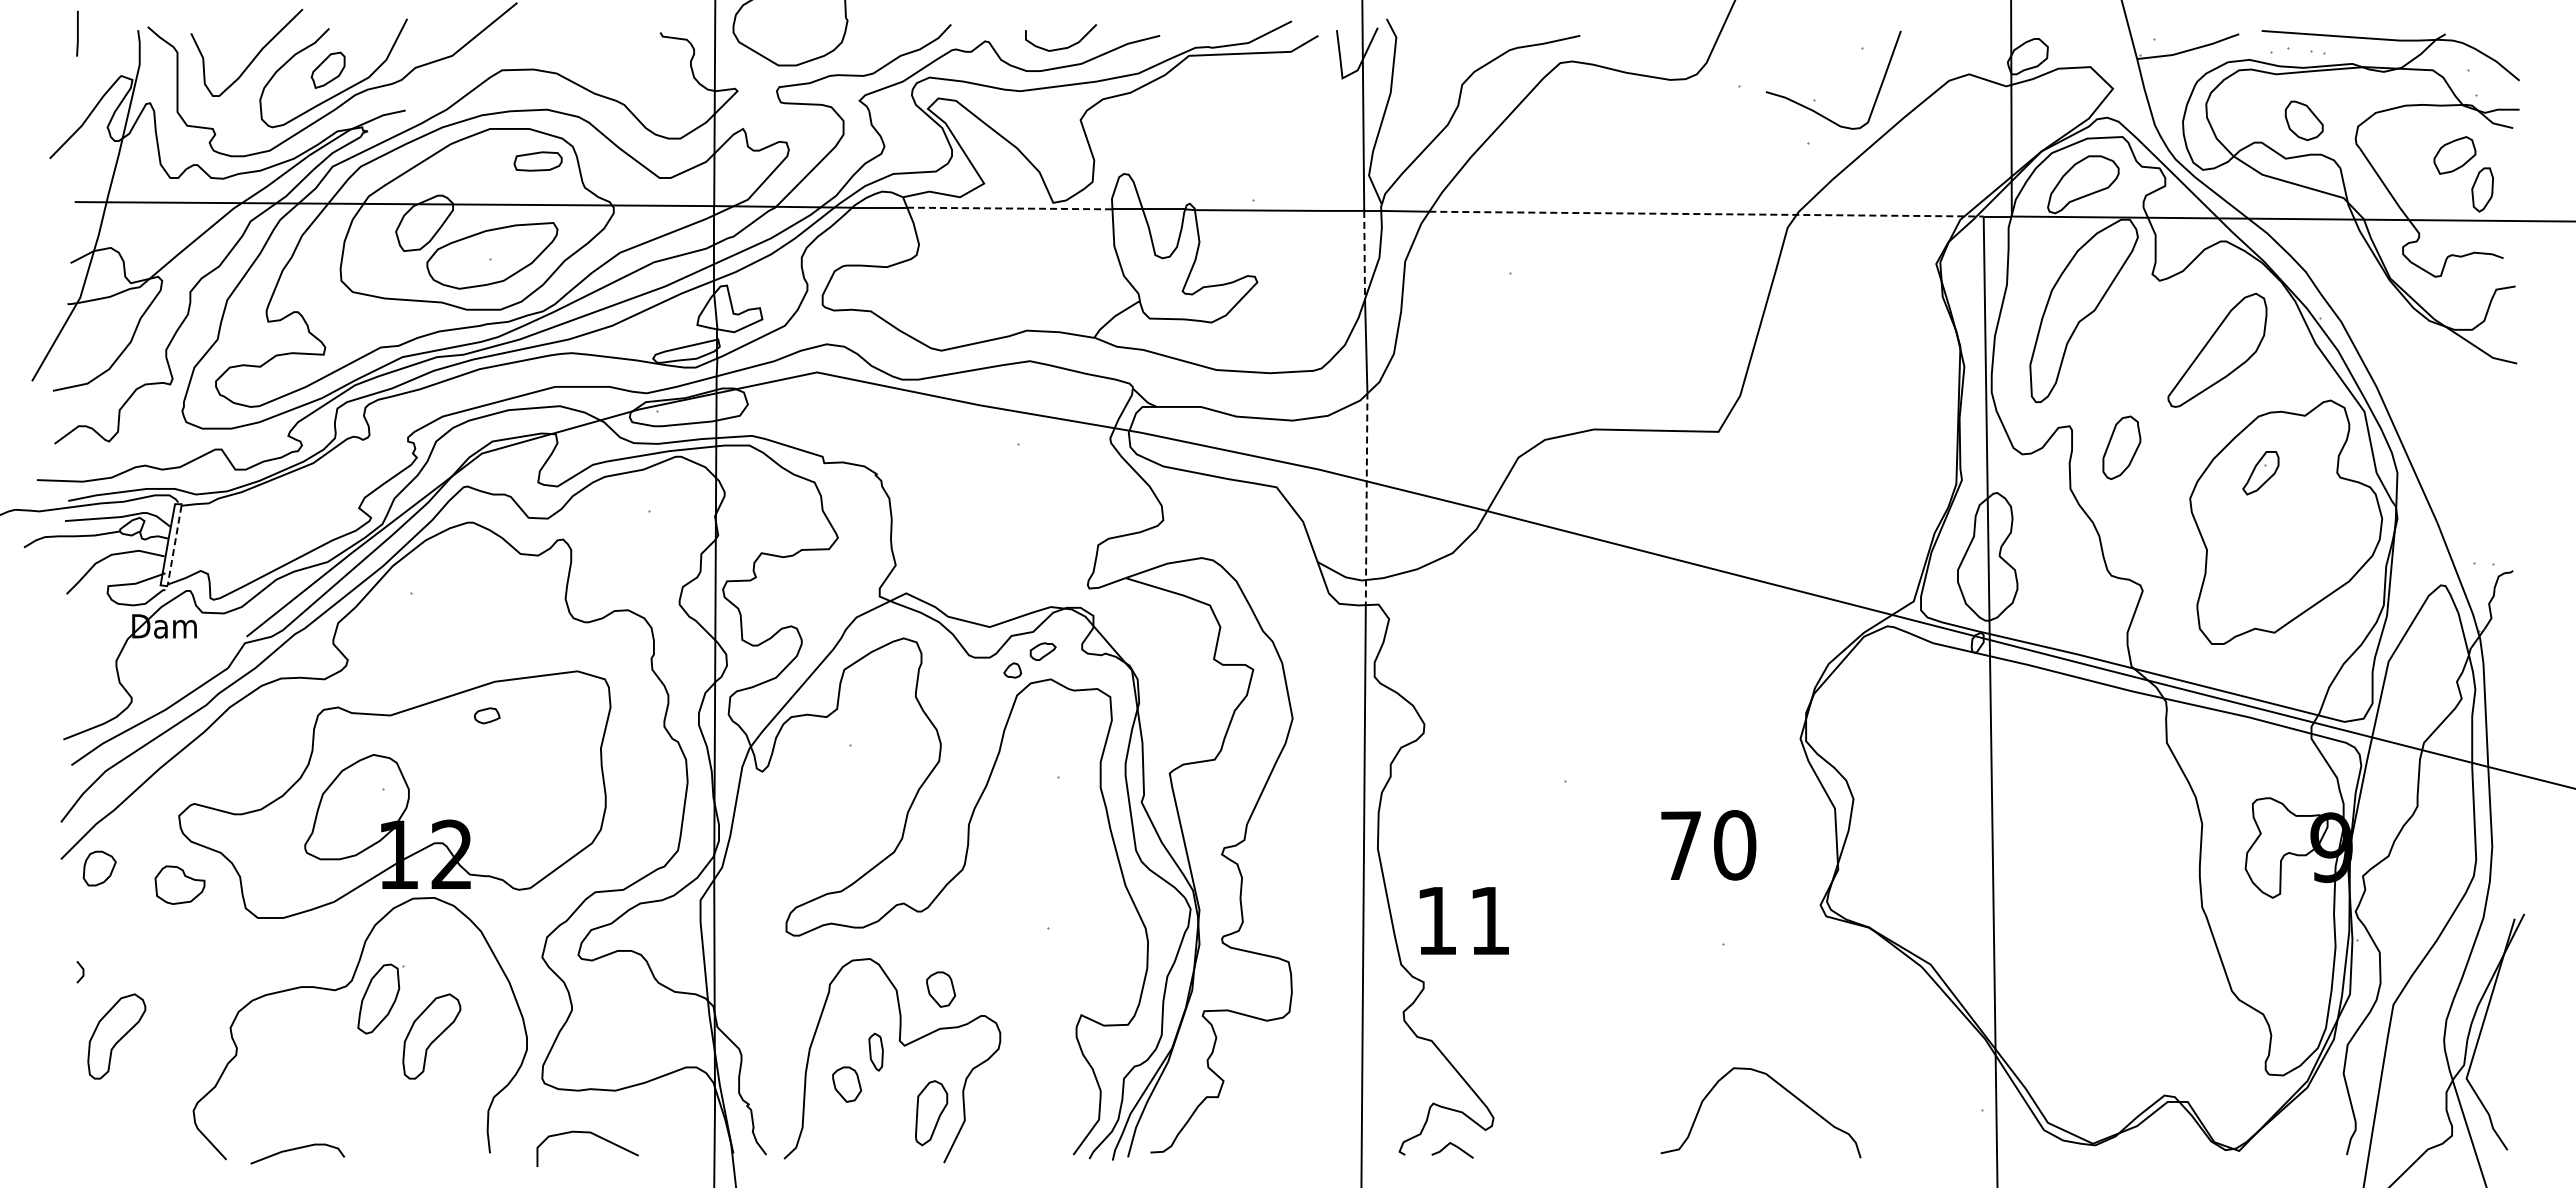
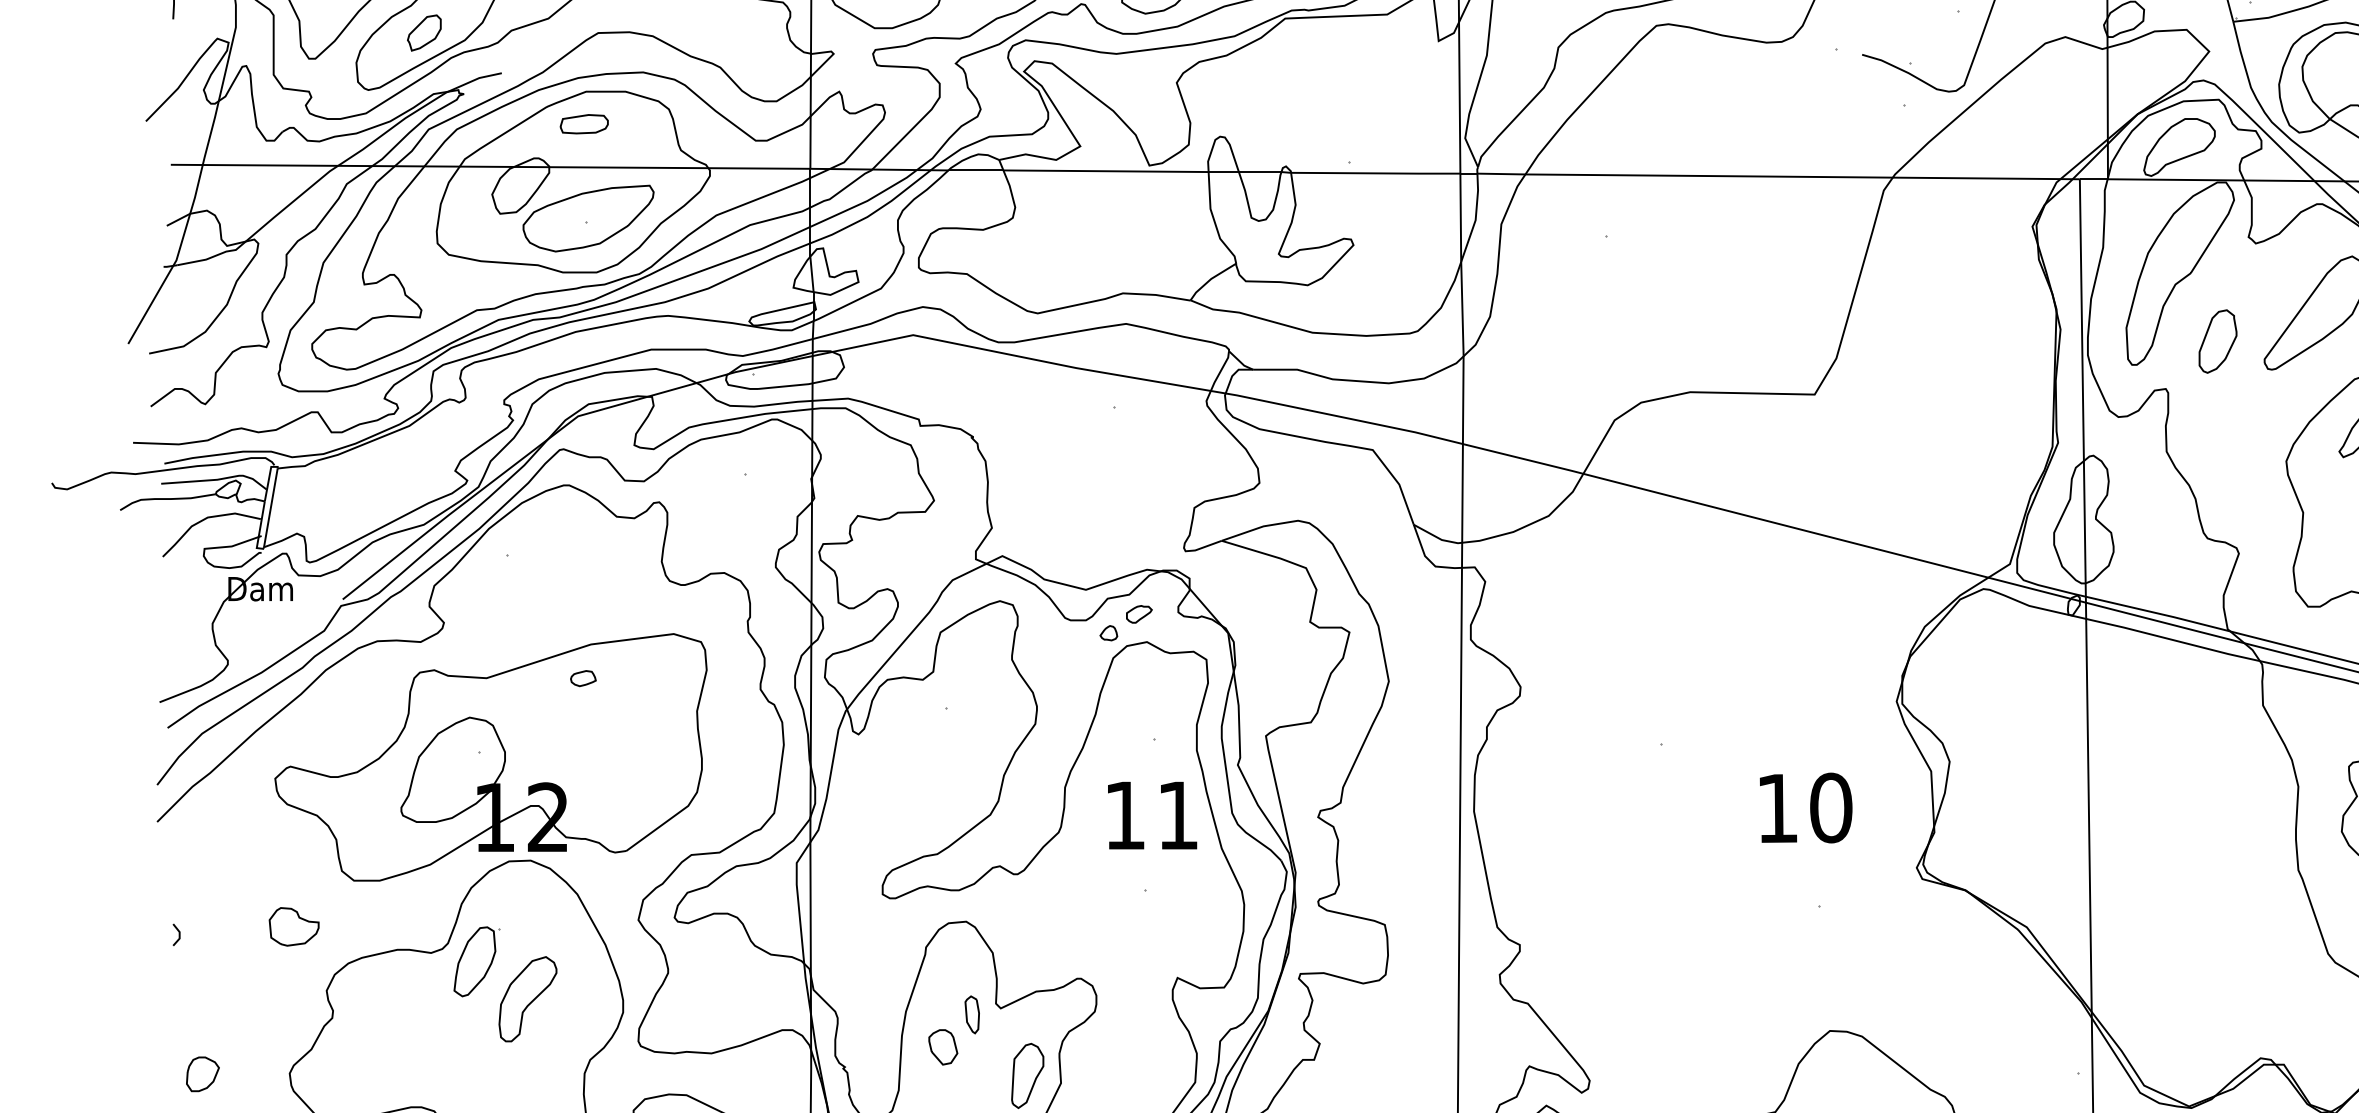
part: (537, 161) -> (583, 124), moved
line: (1009, 208) -> (1105, 171), dashed -> solid
line: (1707, 214) -> (1803, 177), dashed -> solid
line: (1364, 254) -> (1460, 217), dashed -> solid
part: (2121, 447) -> (2217, 341), moved
line: (1366, 499) -> (1462, 462), dashed -> solid
line: (174, 545) -> (270, 508), dashed -> solid
text: (1680, 845) -> (1776, 808), 70 -> 10
part: (99, 868) -> (202, 1074), moved
part: (179, 884) -> (293, 926), moved
text: (1463, 920) -> (1151, 815), moved
part: (941, 989) -> (1037, 952), removed
part: (116, 1036) -> (212, 999), removed

